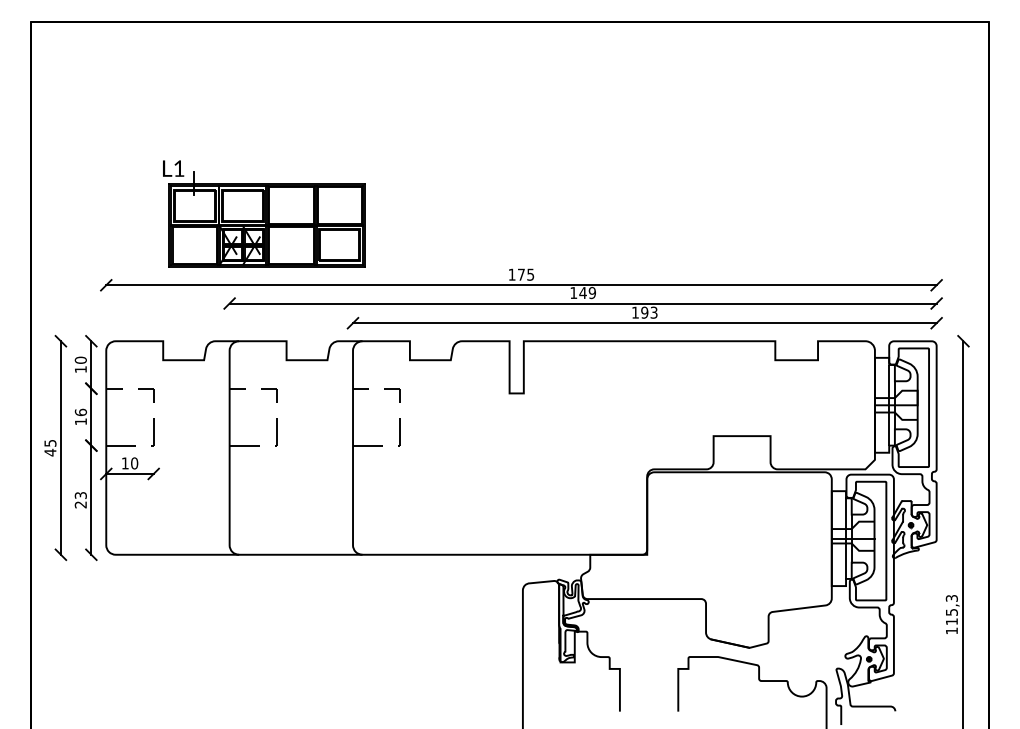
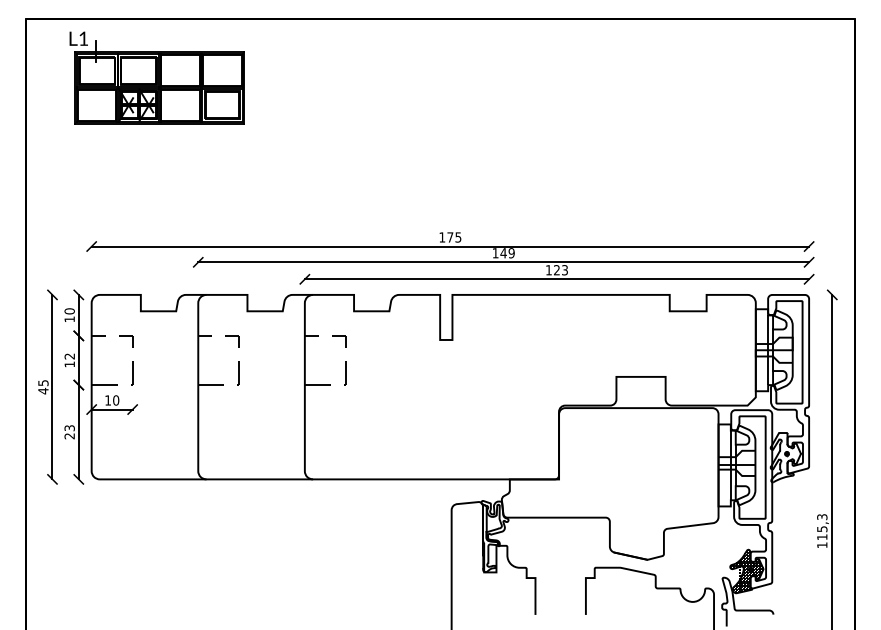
part: (263, 213) -> (156, 77), moved
text: (644, 312) -> (556, 270), 193 -> 123
text: (80, 412) -> (69, 356), 16 -> 12
hatch: (864, 661) -> (746, 571), added

